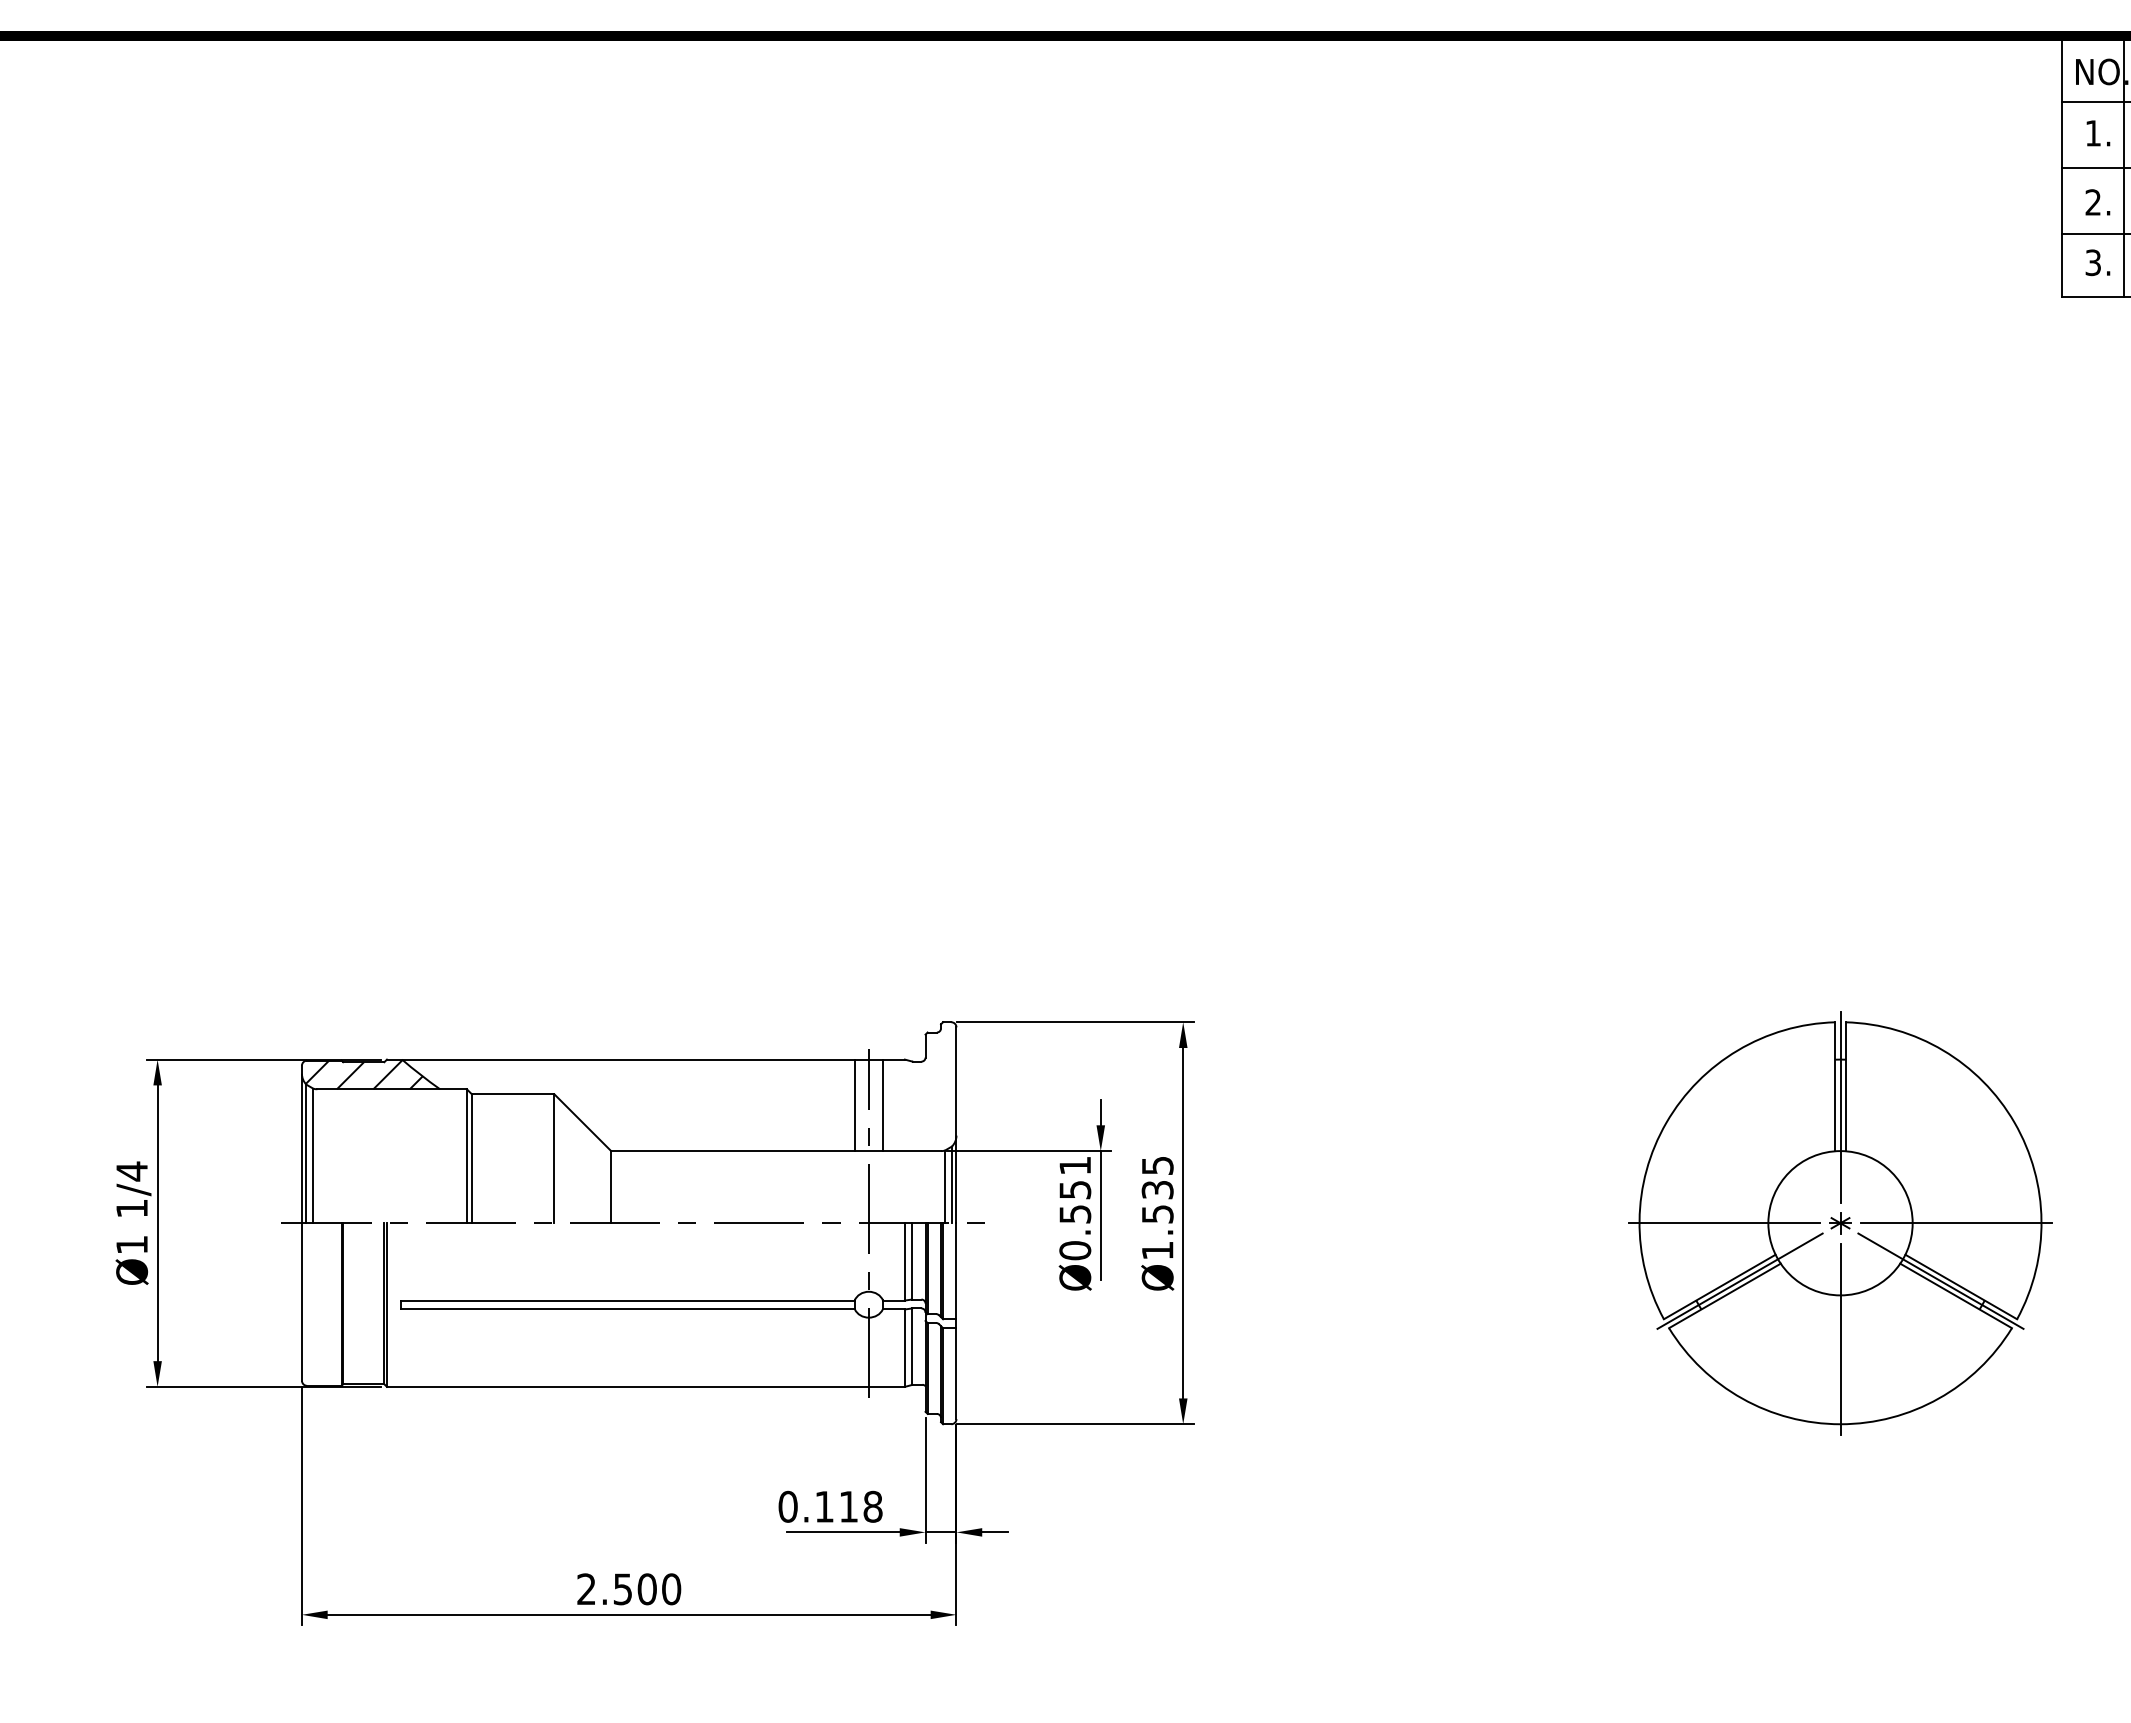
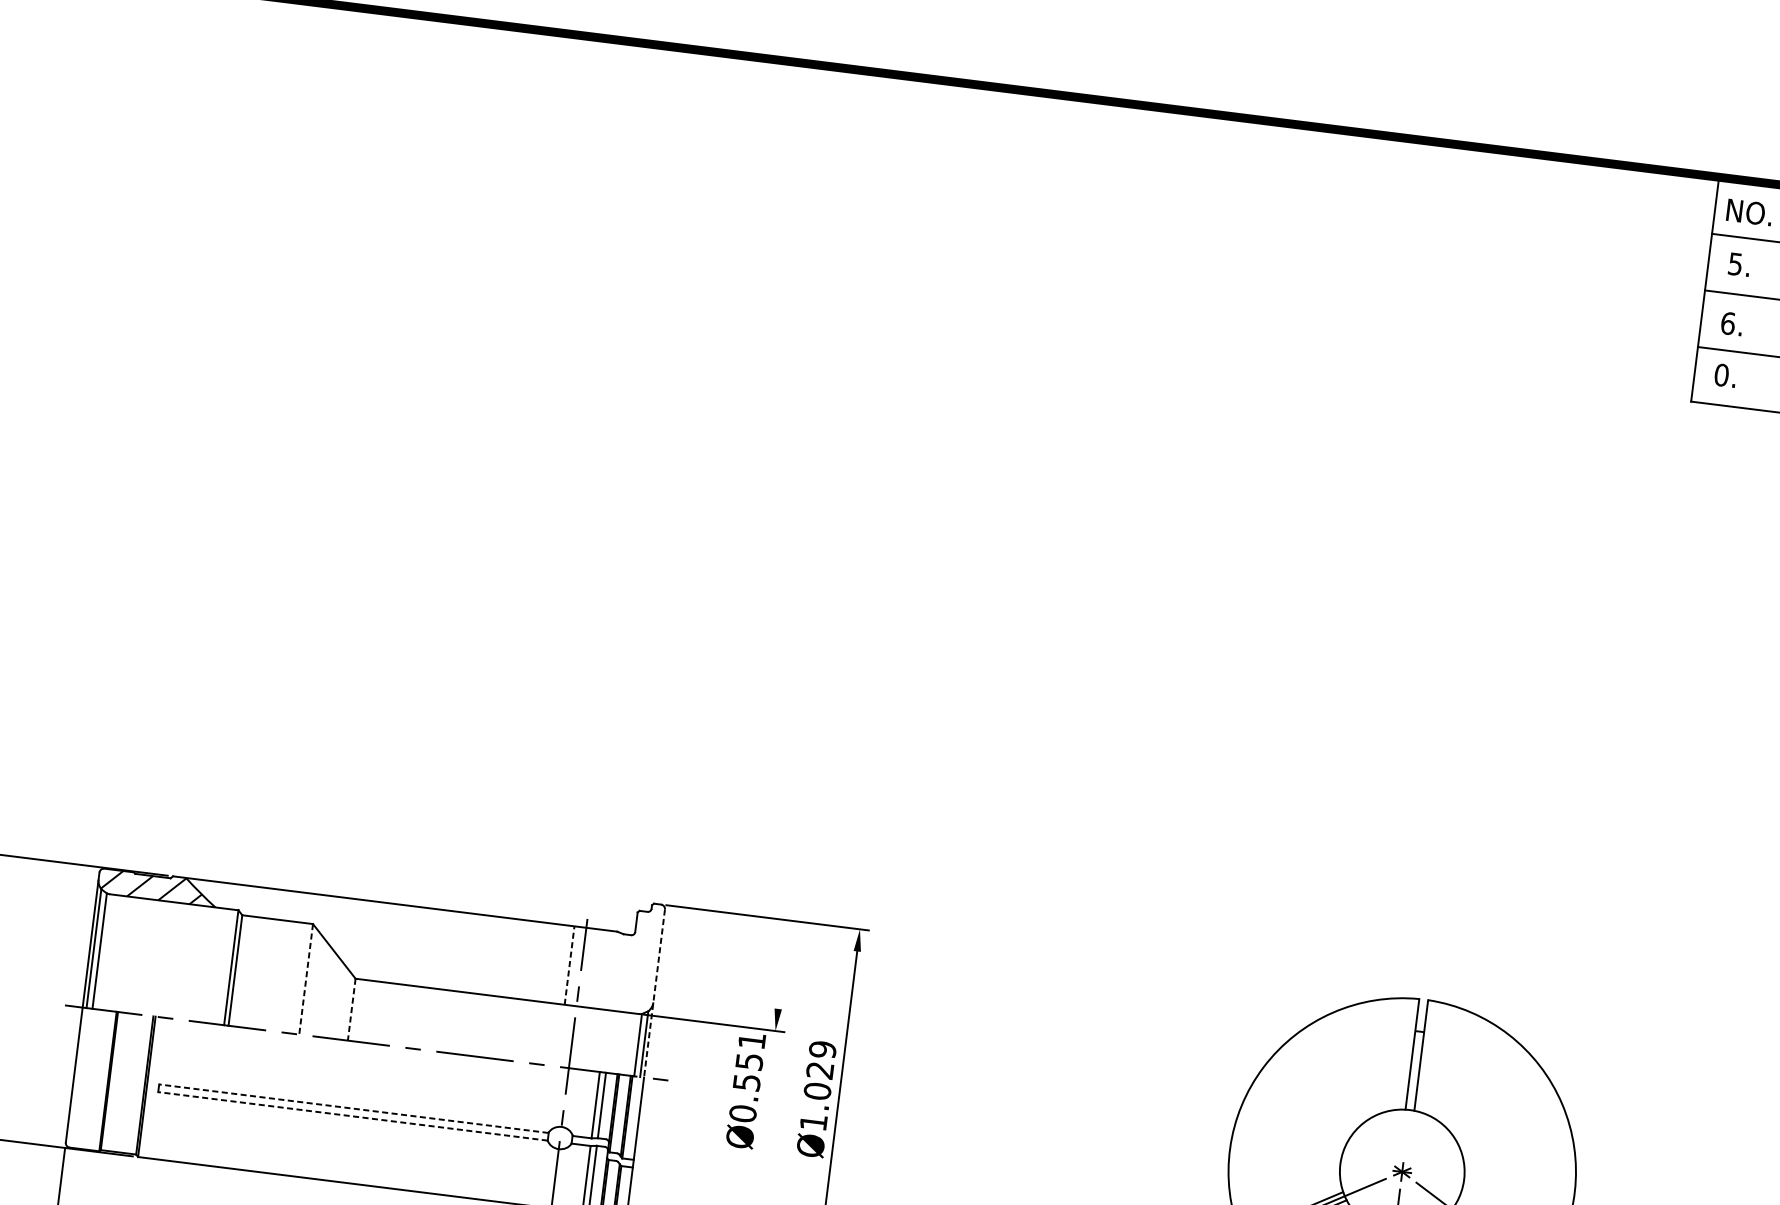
text: (2092, 133) -> (1734, 264), 1. -> 5.
line: (2123, 166) -> (1757, 295), removed
text: (2093, 202) -> (1728, 323), 2. -> 6.
text: (2093, 262) -> (1721, 374), 3. -> 0.
line: (854, 1105) -> (569, 965), solid -> dashed
line: (882, 1105) -> (593, 968), removed
line: (1840, 1106) -> (1414, 1071), removed
line: (1100, 1112) -> (779, 997), removed
line: (956, 1125) -> (654, 993), solid -> dashed
line: (554, 1159) -> (306, 979), solid -> dashed
line: (611, 1187) -> (351, 1010), solid -> dashed
text: (1157, 1189) -> (820, 1070), Ø1.535 -> Ø1.029
line: (1100, 1215) -> (768, 1086), removed
line: (1724, 1223) -> (1302, 1159), removed
line: (1956, 1223) -> (1501, 1184), removed
line: (627, 1300) -> (353, 1108), solid -> dashed
line: (627, 1309) -> (352, 1116), solid -> dashed

